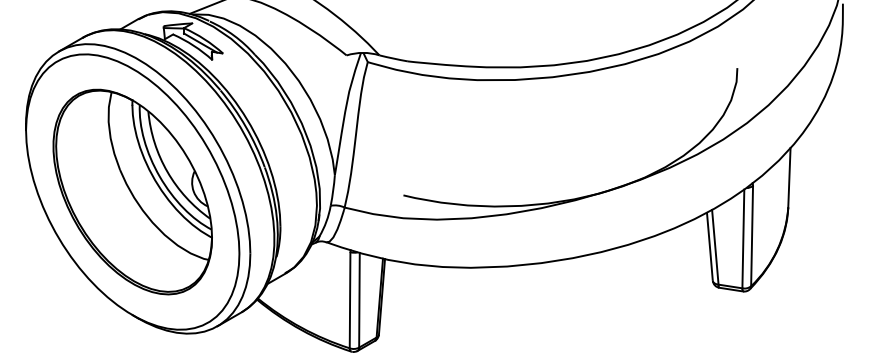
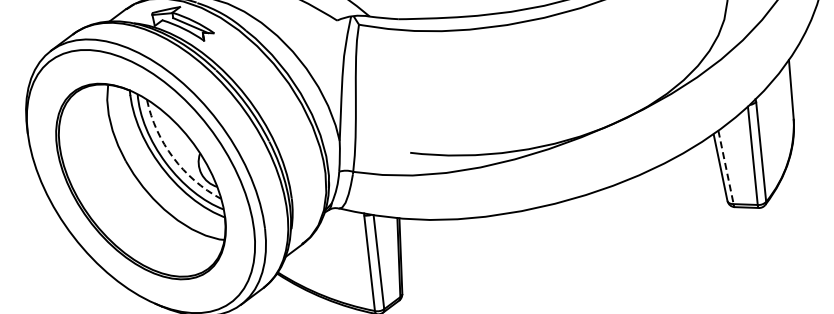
arc: (167, 172) -> (173, 158), solid -> dashed
line: (715, 247) -> (726, 167), solid -> dashed

